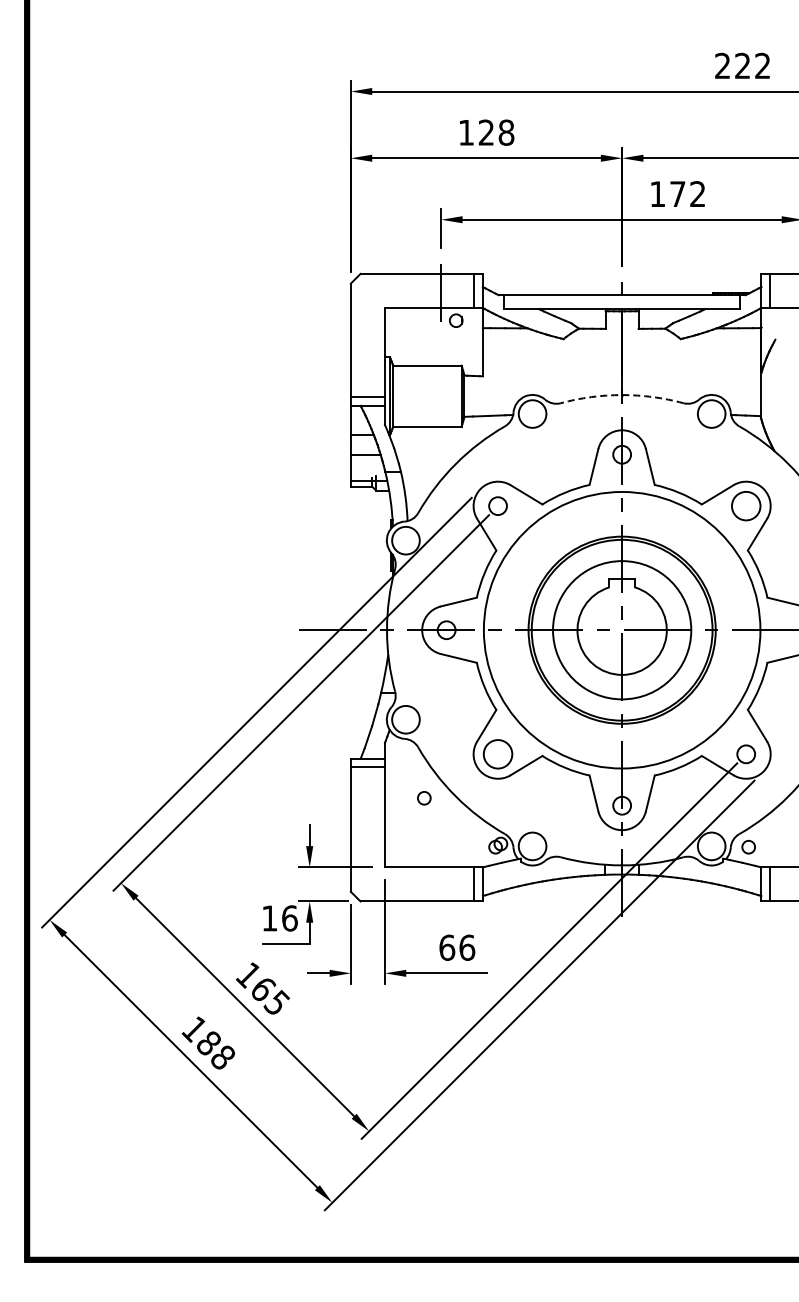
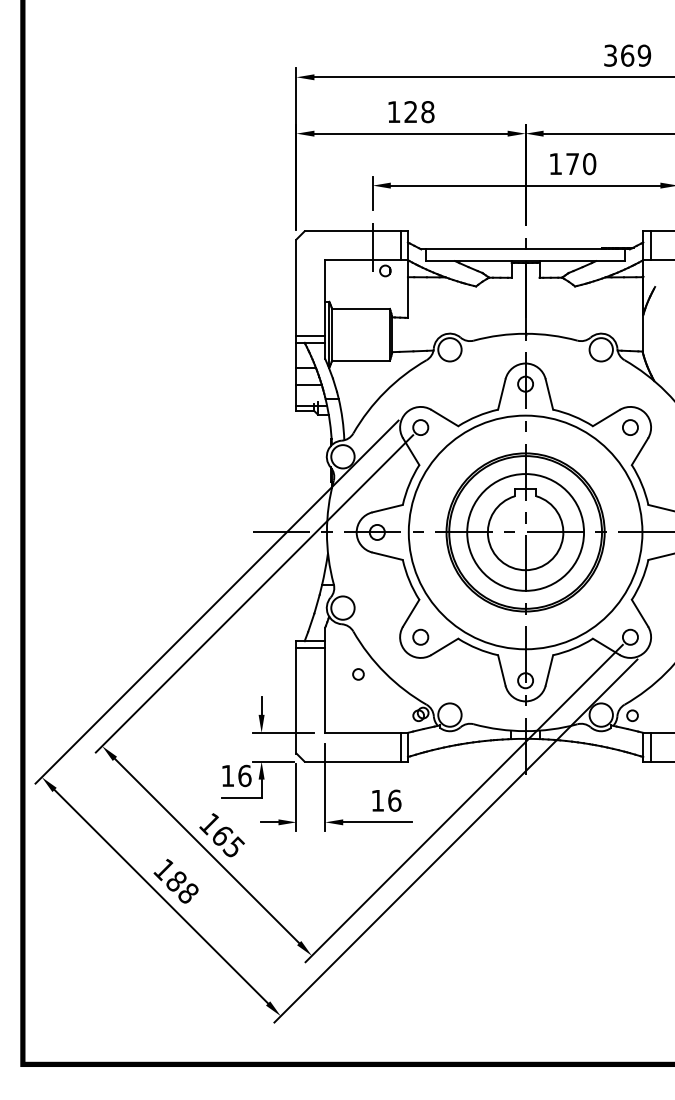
text: (742, 65) -> (627, 55), 222 -> 369
text: (697, 194) -> (589, 164), 172 -> 170
arc: (622, 395) -> (525, 334), dashed -> solid
circle: (746, 506) -> (630, 427), size x0.62
circle: (497, 754) -> (420, 637), size x0.62
text: (447, 947) -> (378, 800), 66 -> 16

